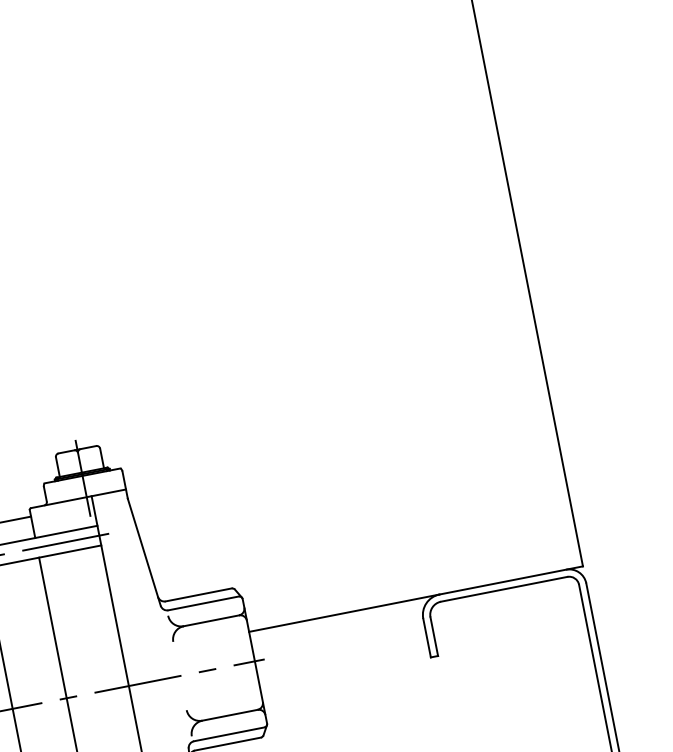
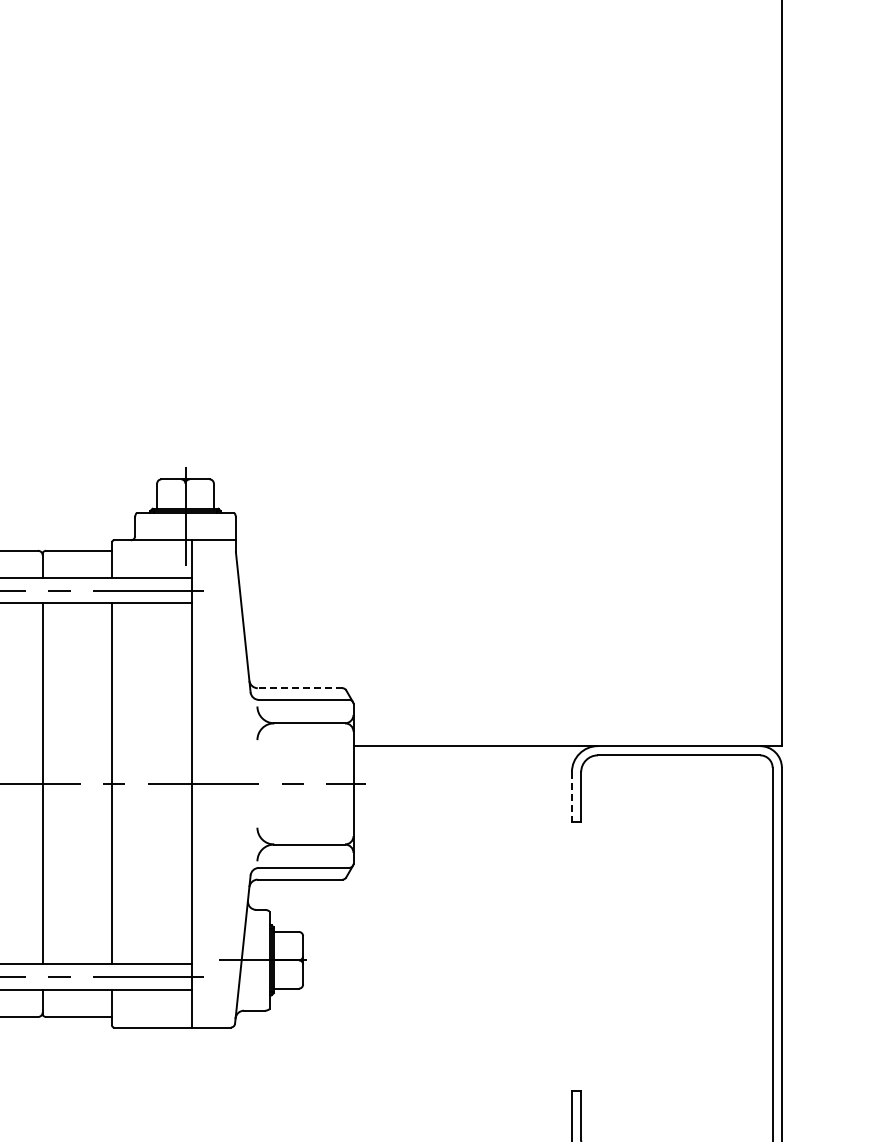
line: (198, 595) -> (299, 688), solid -> dashed
line: (426, 637) -> (571, 796), solid -> dashed

